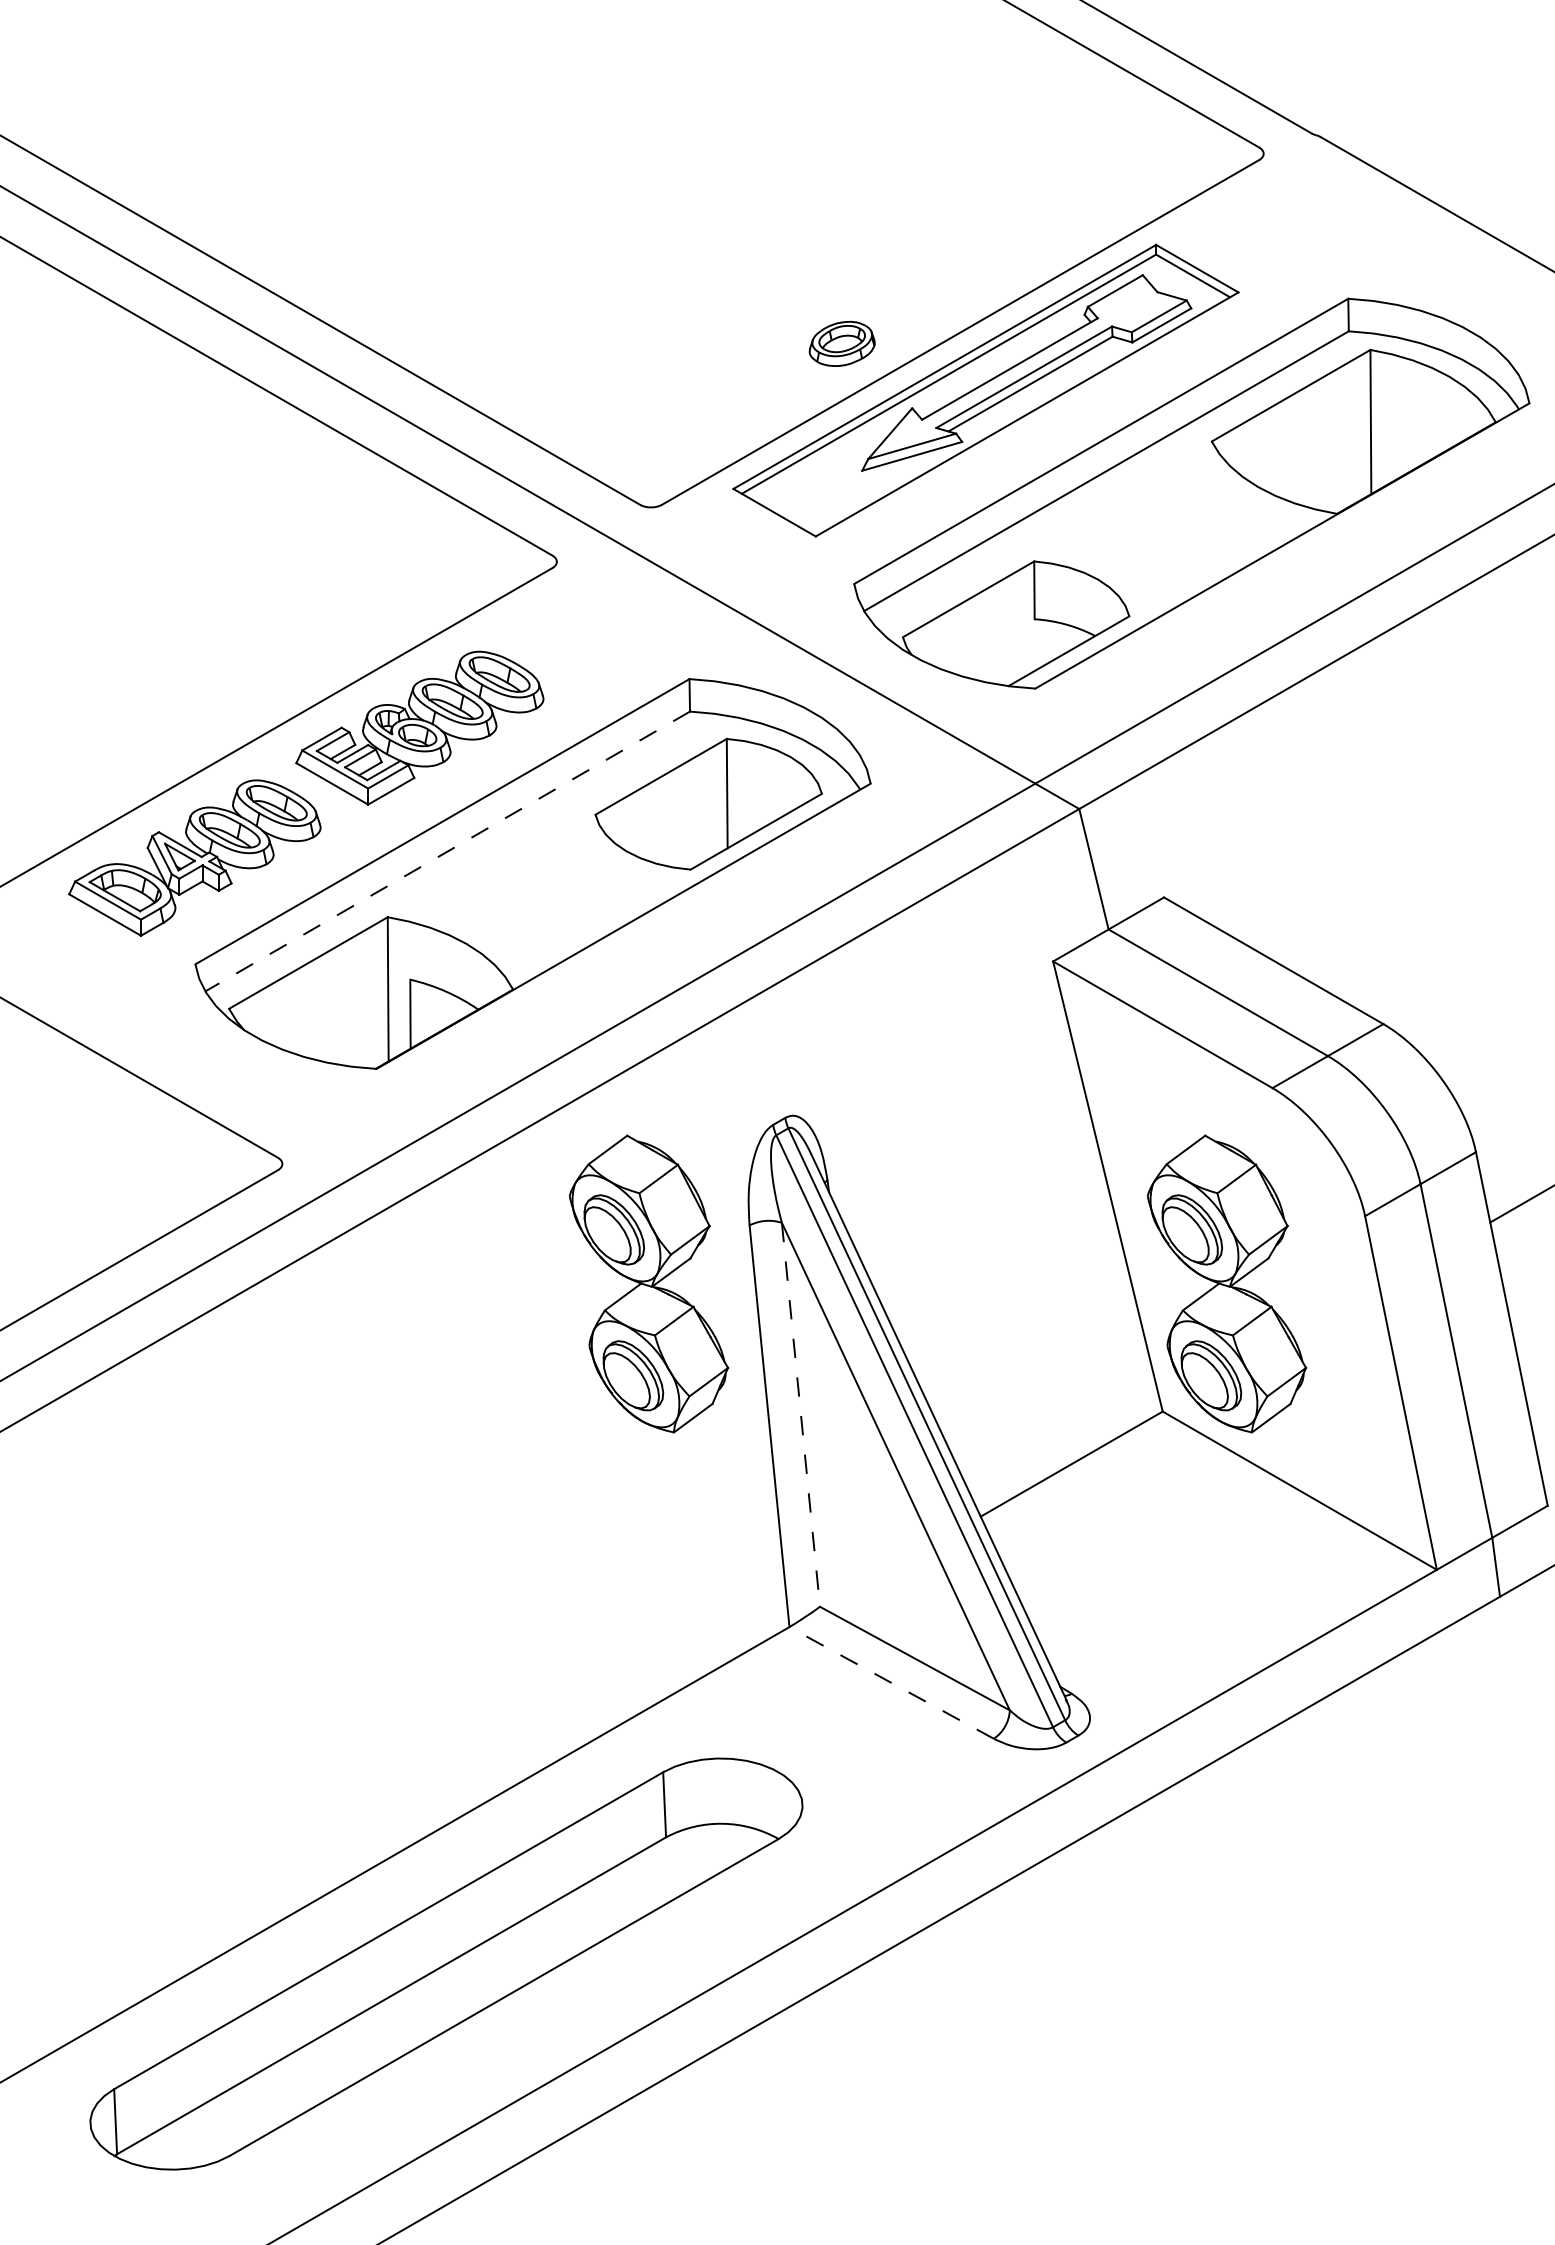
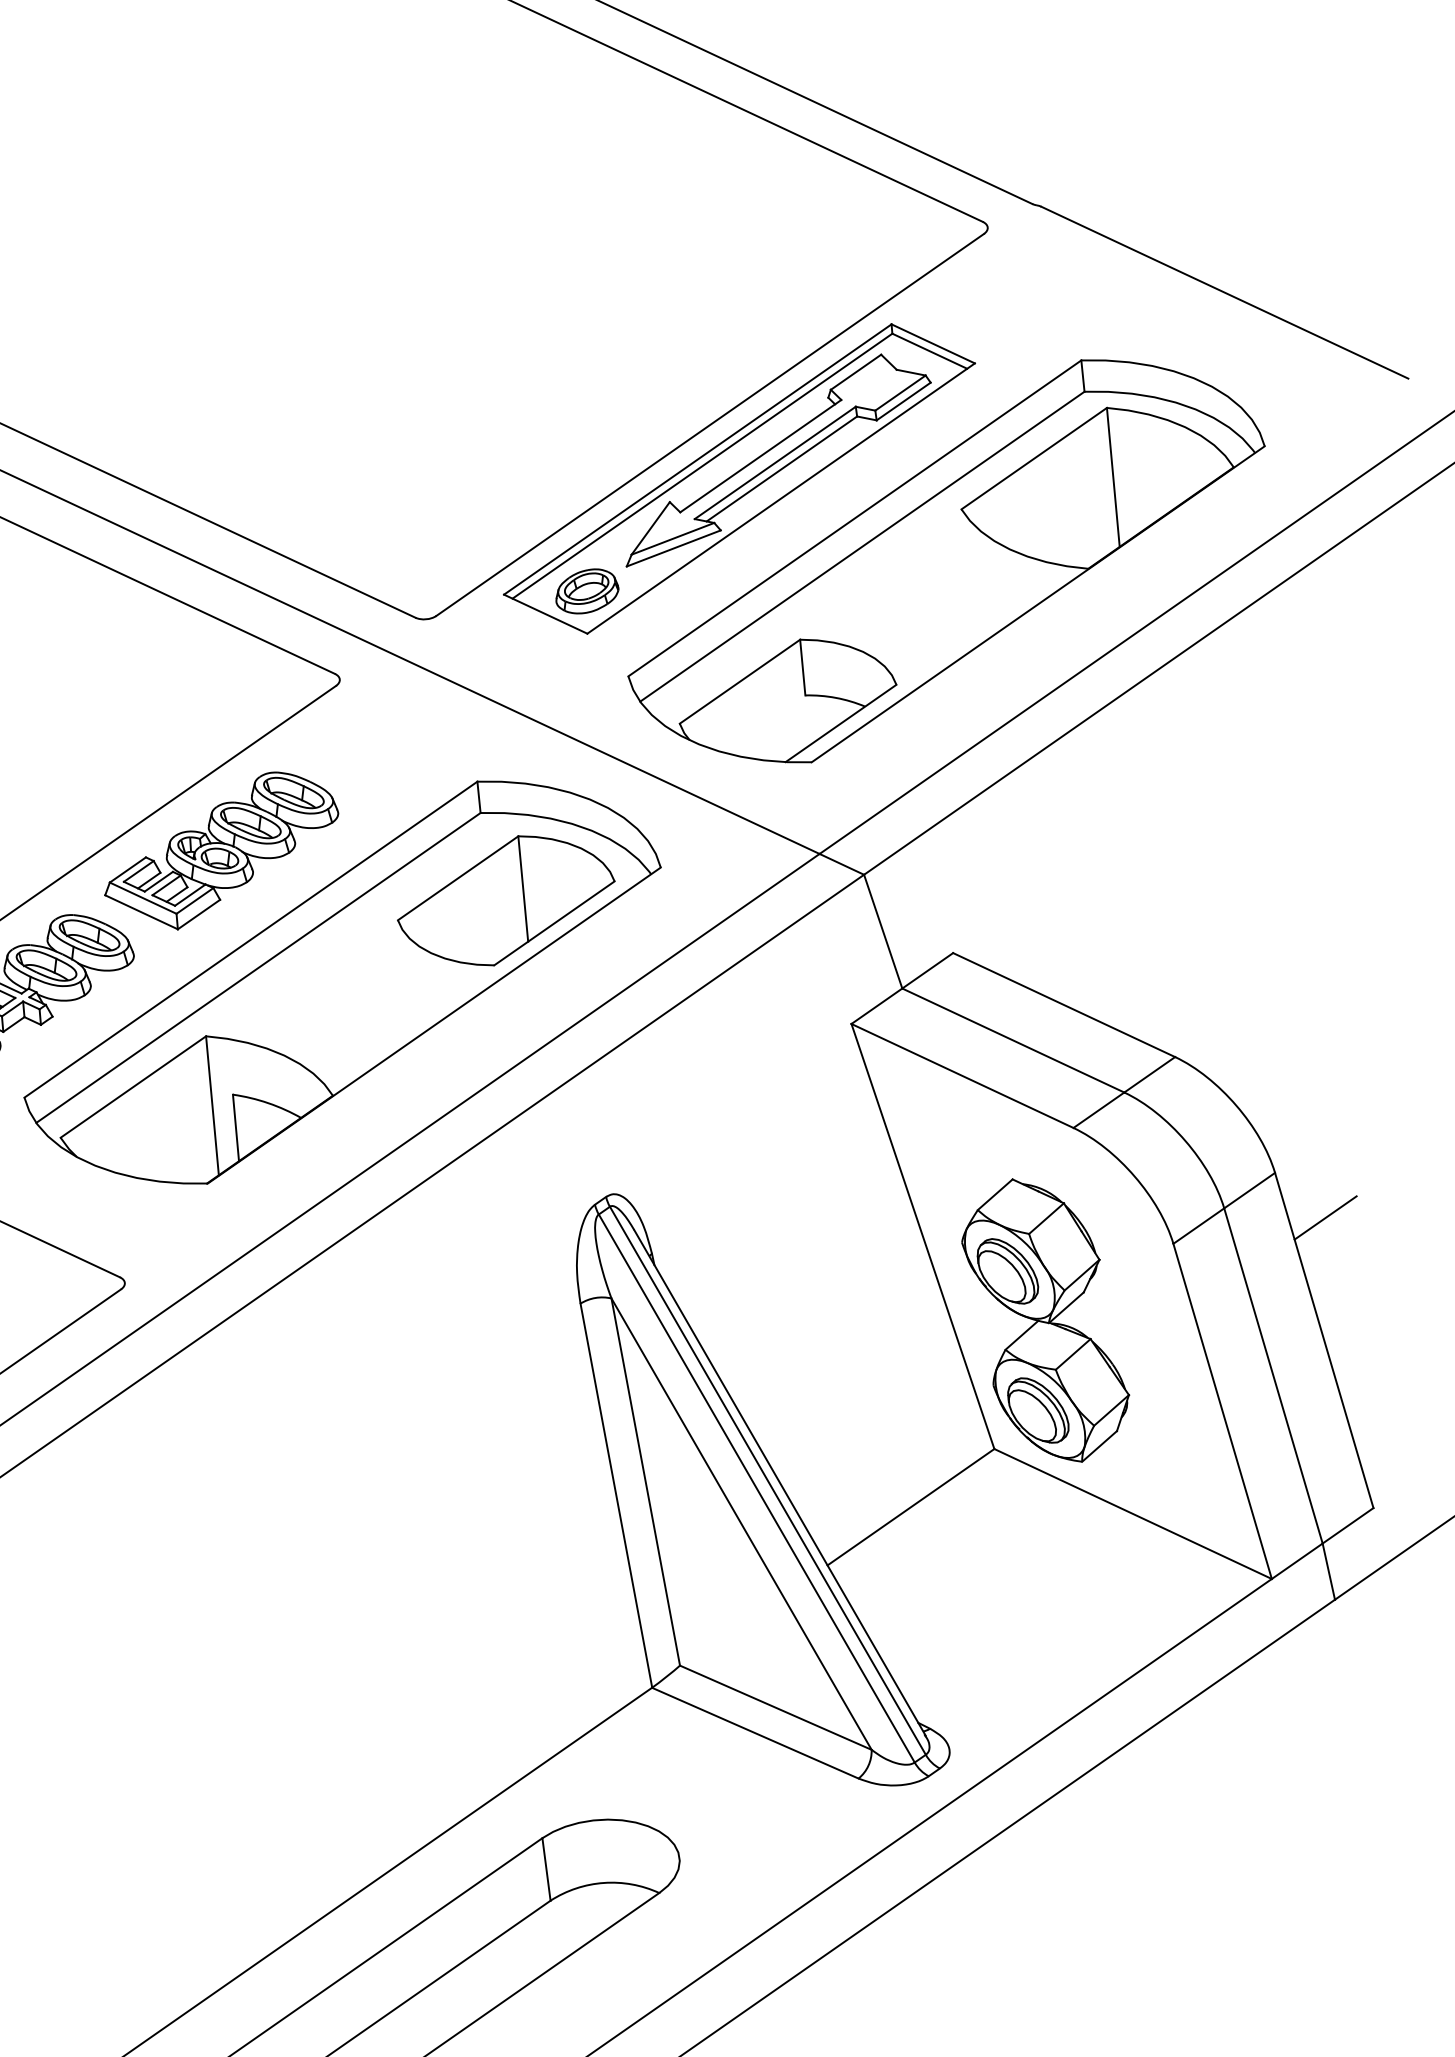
part: (841, 343) -> (586, 591), moved
line: (447, 851) -> (258, 967), dashed -> solid
part: (648, 1283) -> (487, 1368), removed
line: (800, 1414) -> (645, 1481), dashed -> solid
line: (891, 1682) -> (755, 1732), dashed -> solid

